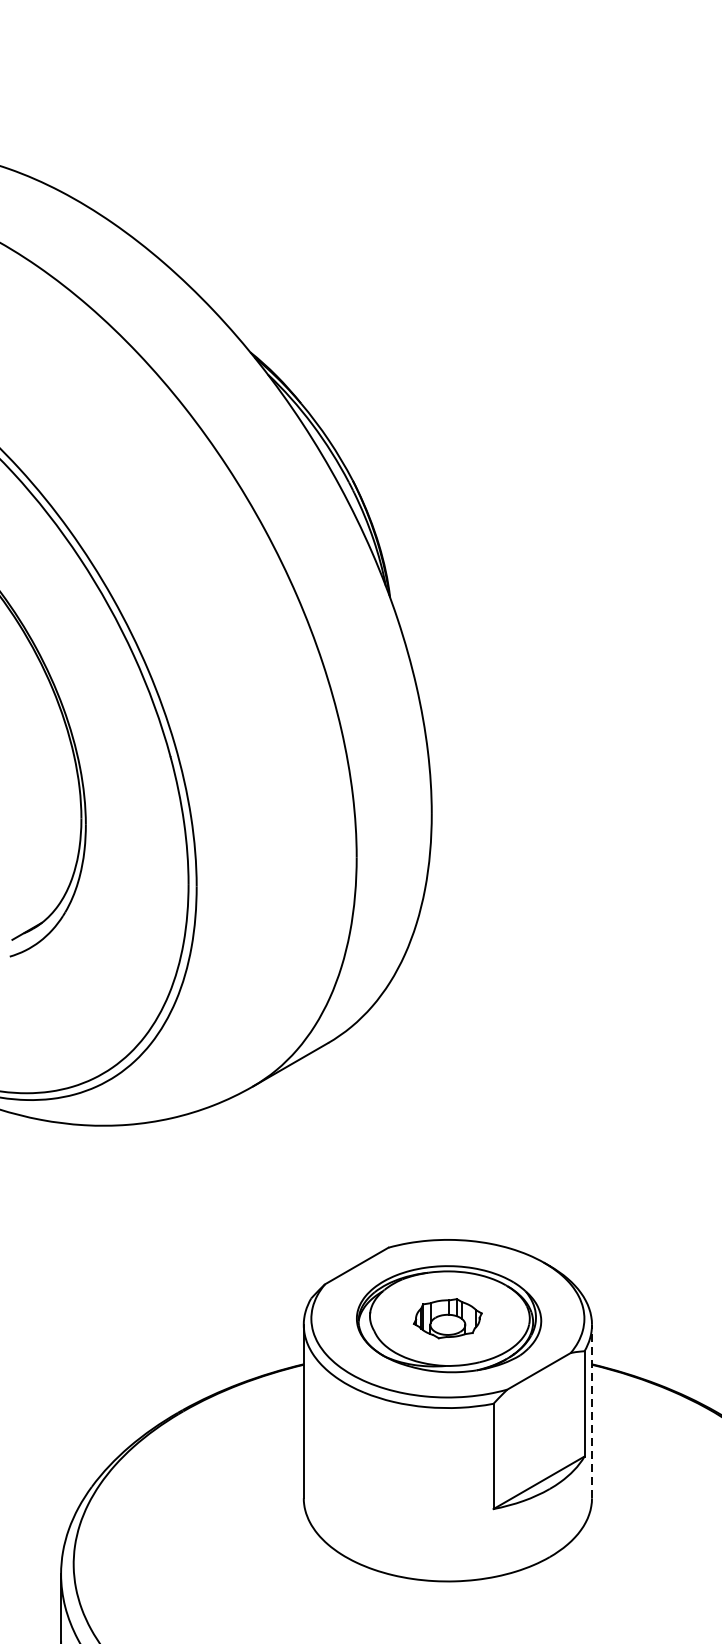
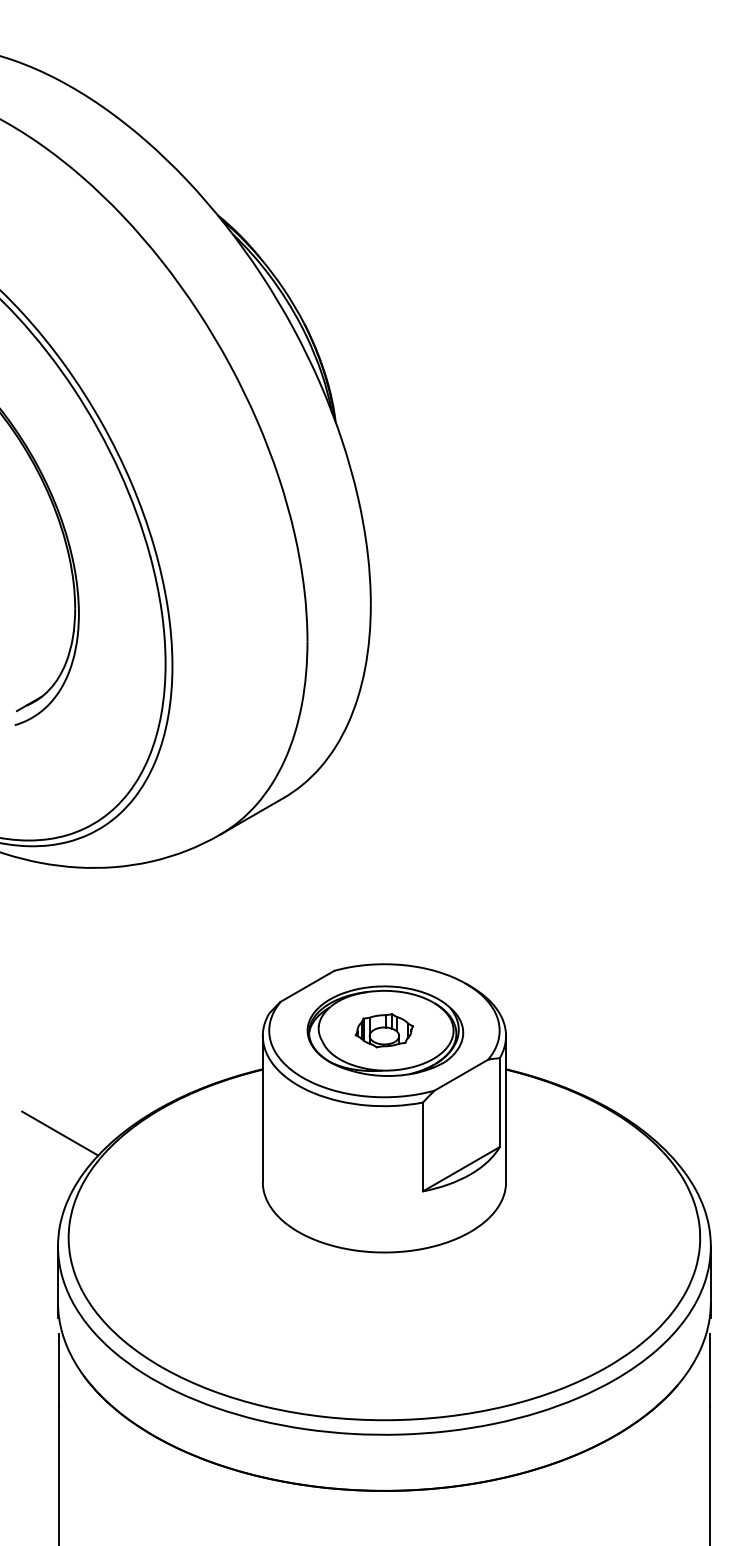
line: (592, 1410) -> (506, 1108), dashed -> solid
line: (64, 1440) -> (60, 1133), added

